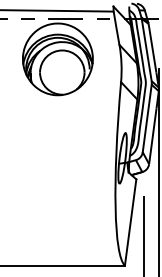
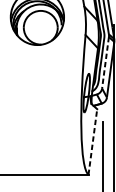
line: (147, 119) -> (105, 63), solid -> dashed
line: (130, 222) -> (92, 142), solid -> dashed

